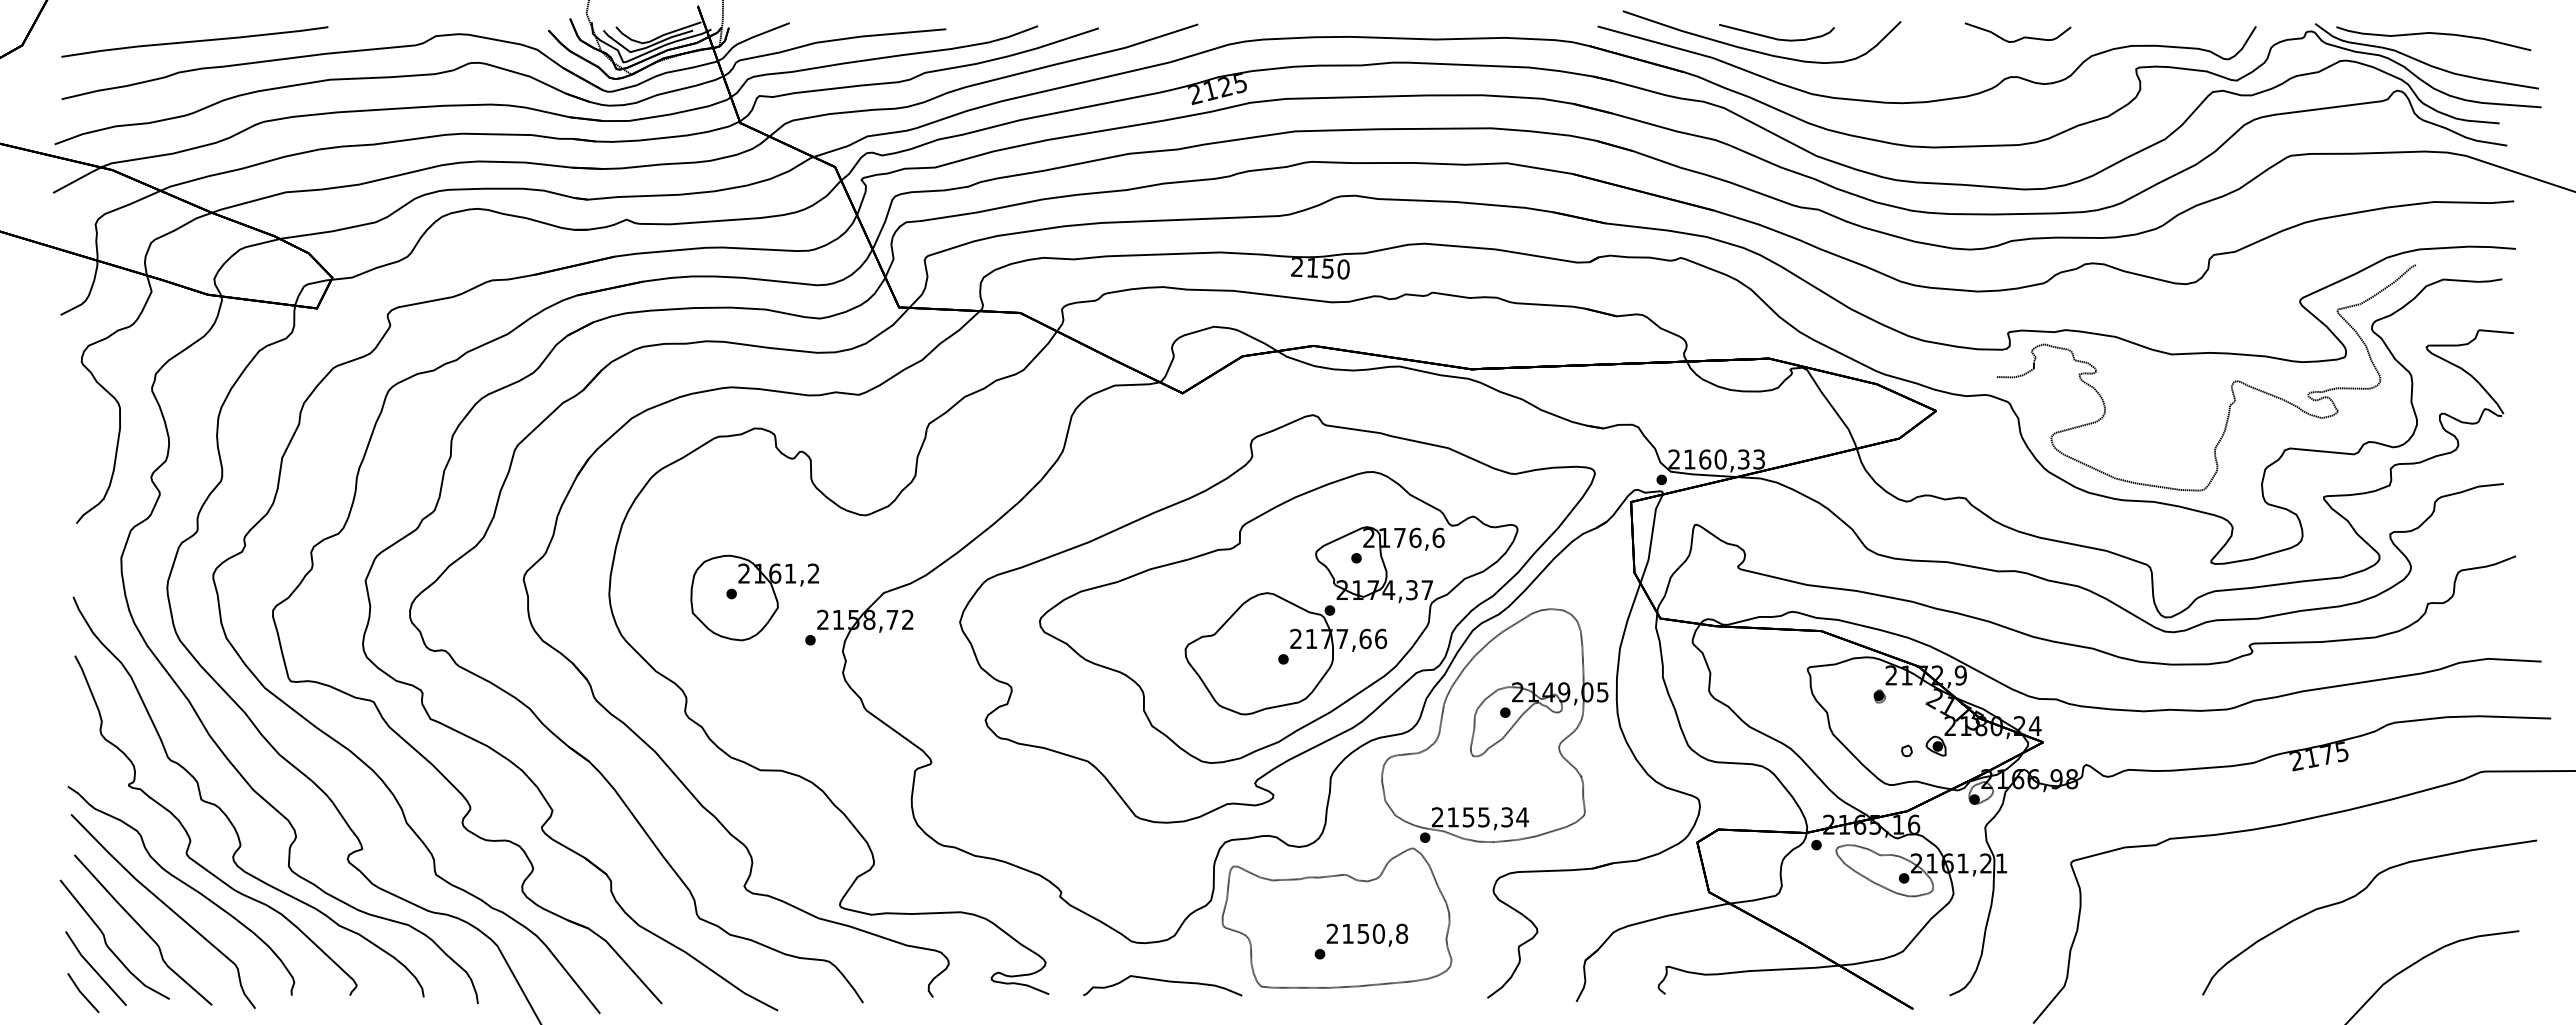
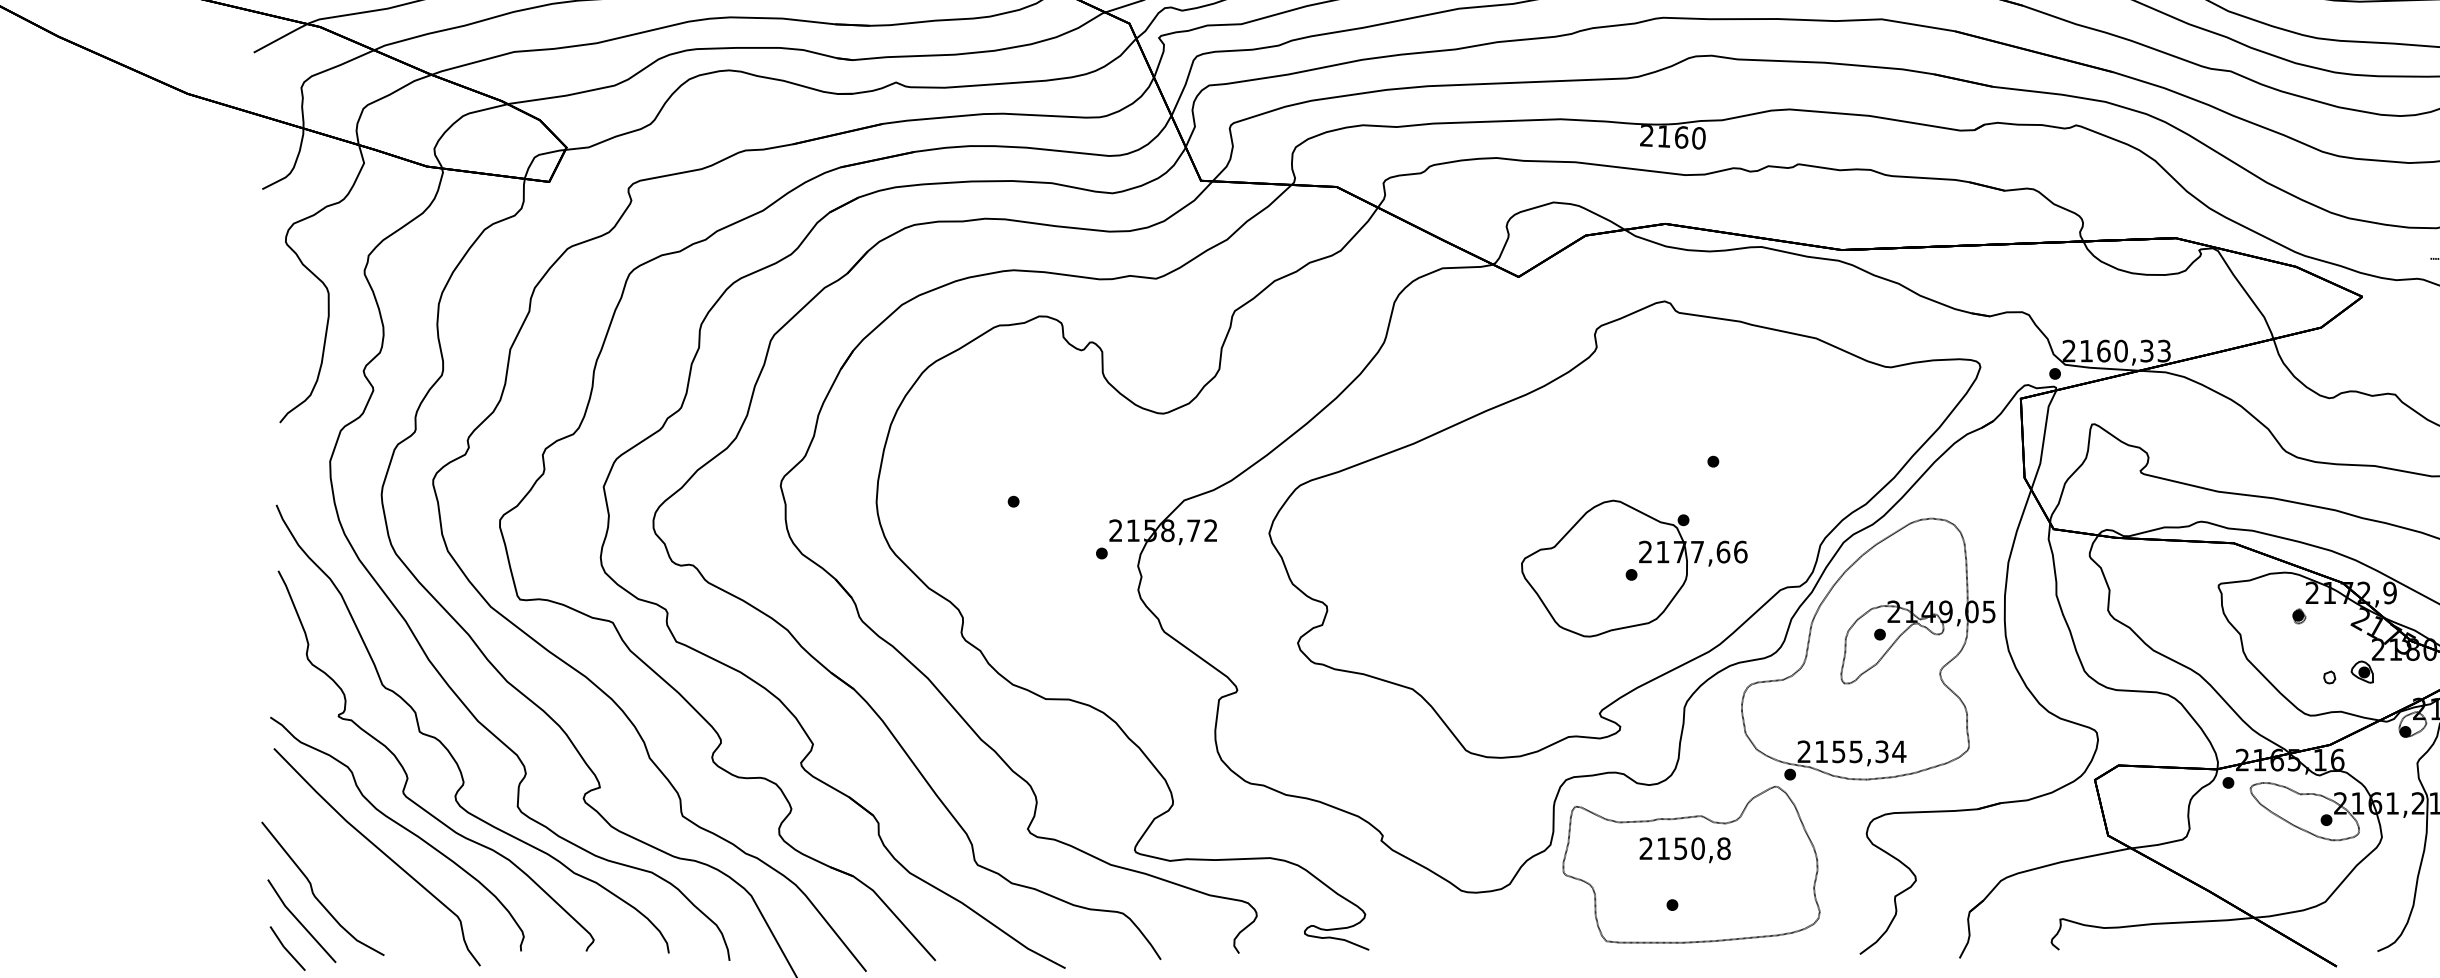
text: (1328, 268) -> (1681, 137), 2150 -> 2160
part: (754, 597) -> (1039, 505), removed
part: (1278, 617) -> (1625, 528), removed
curve: (143, 929) -> (354, 877), removed
text: (1367, 934) -> (1685, 849), moved
curve: (1162, 981) -> (1496, 935), removed

